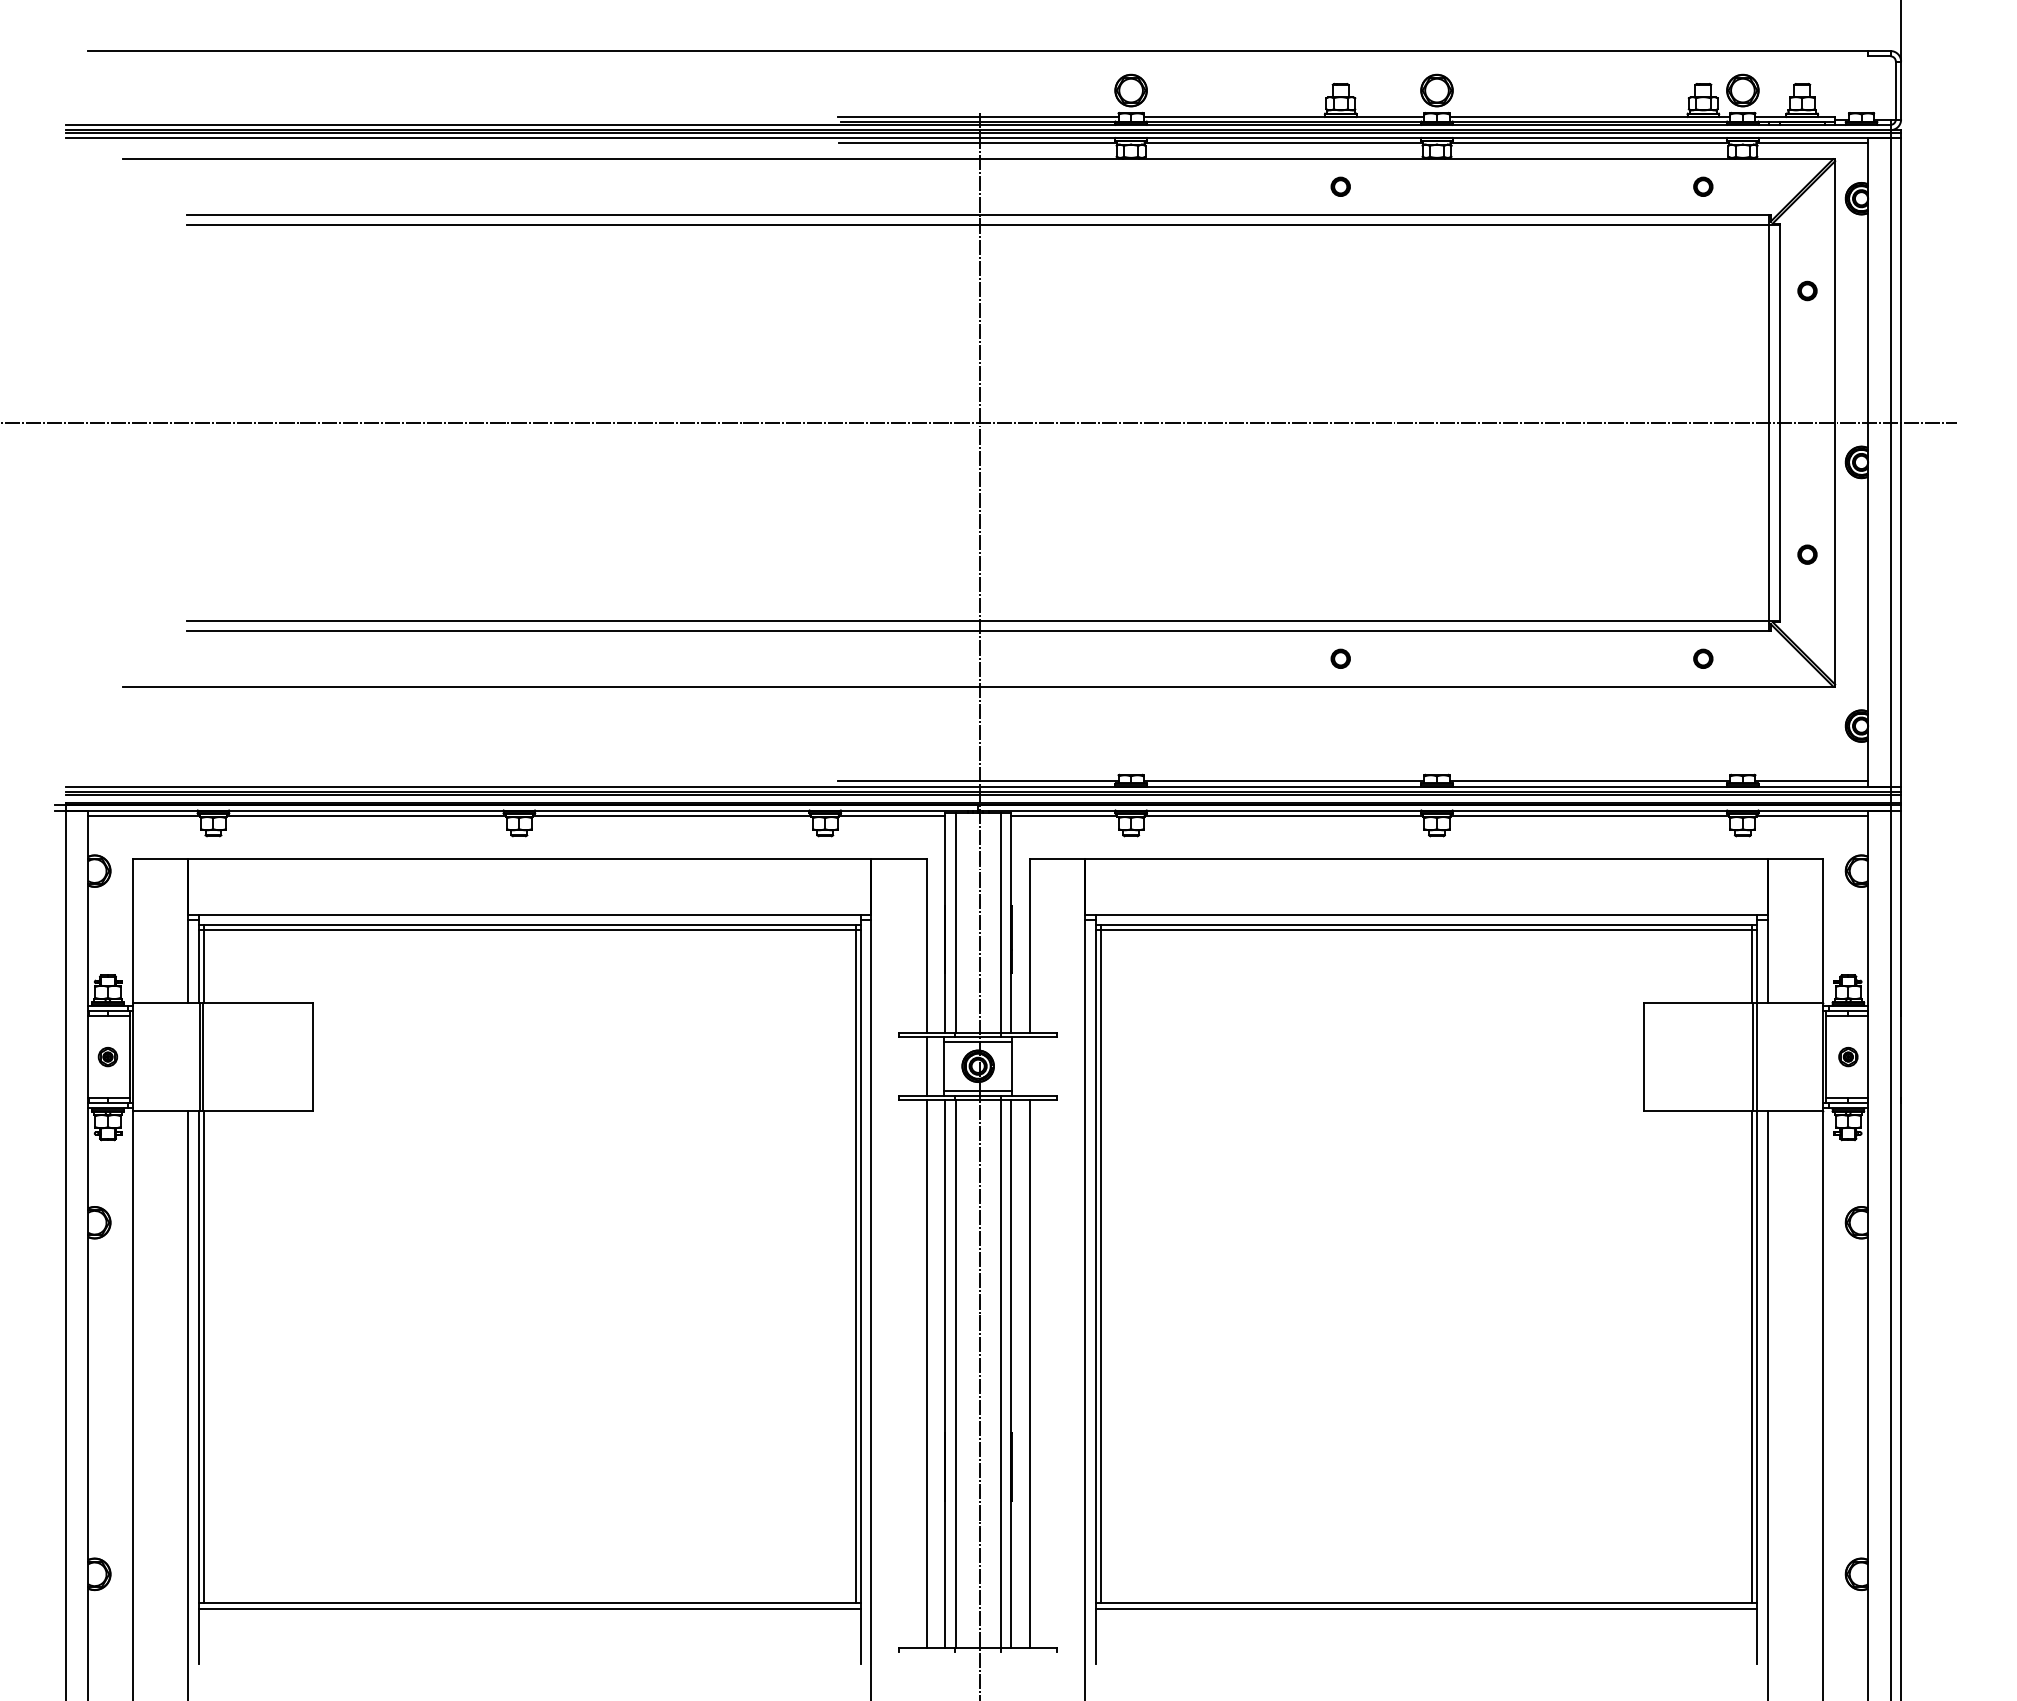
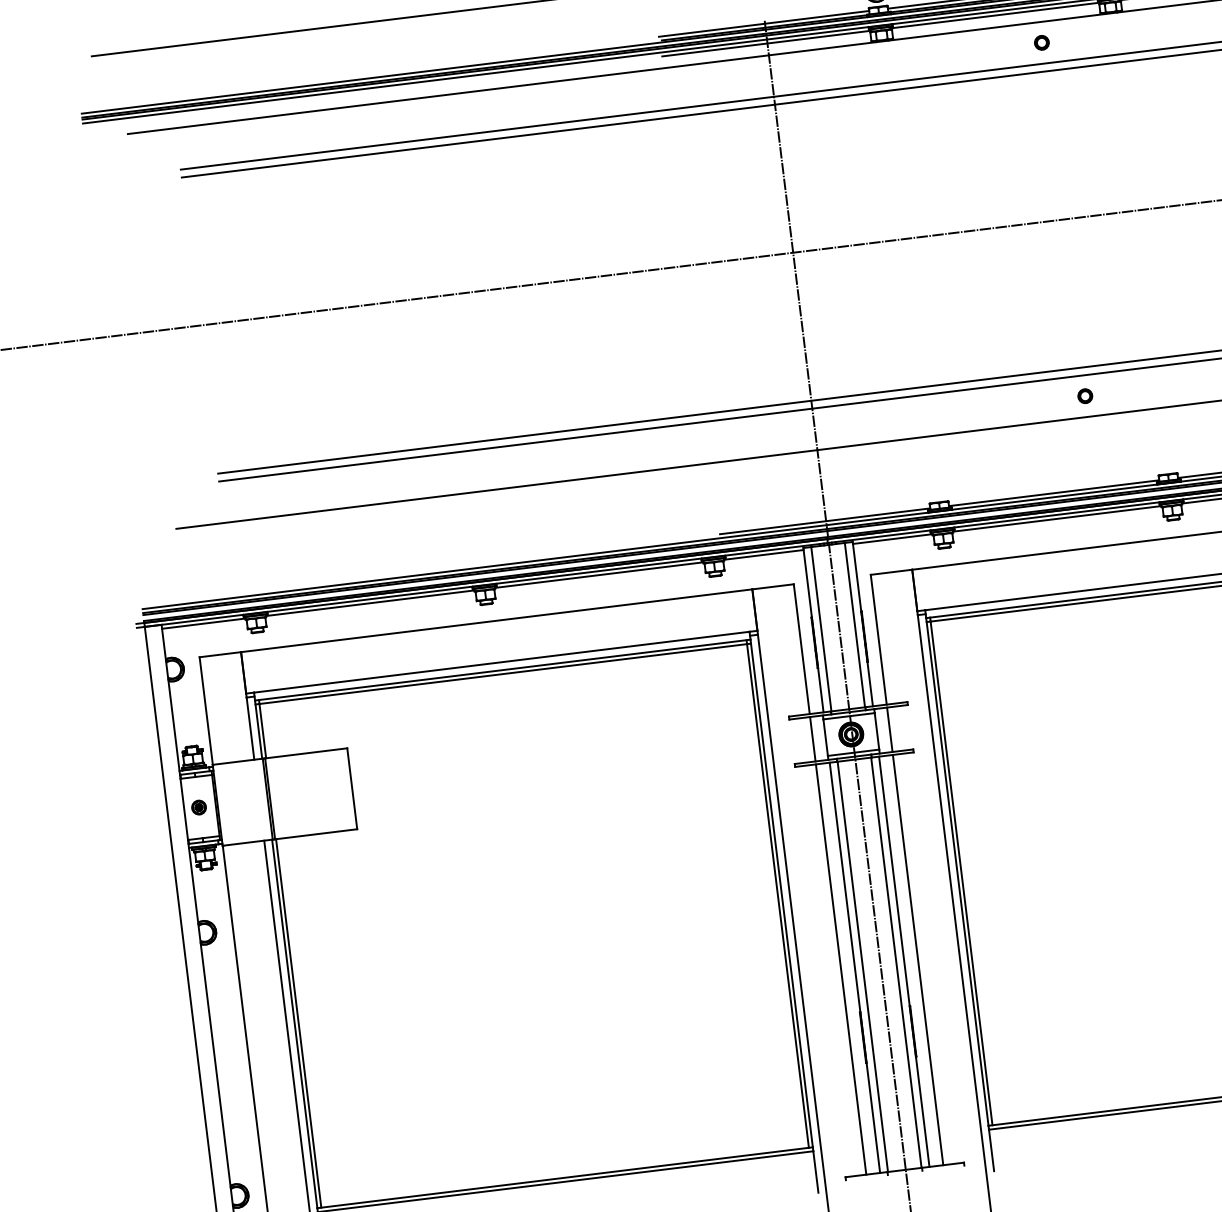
line: (1029, 1065) -> (889, 729), added

